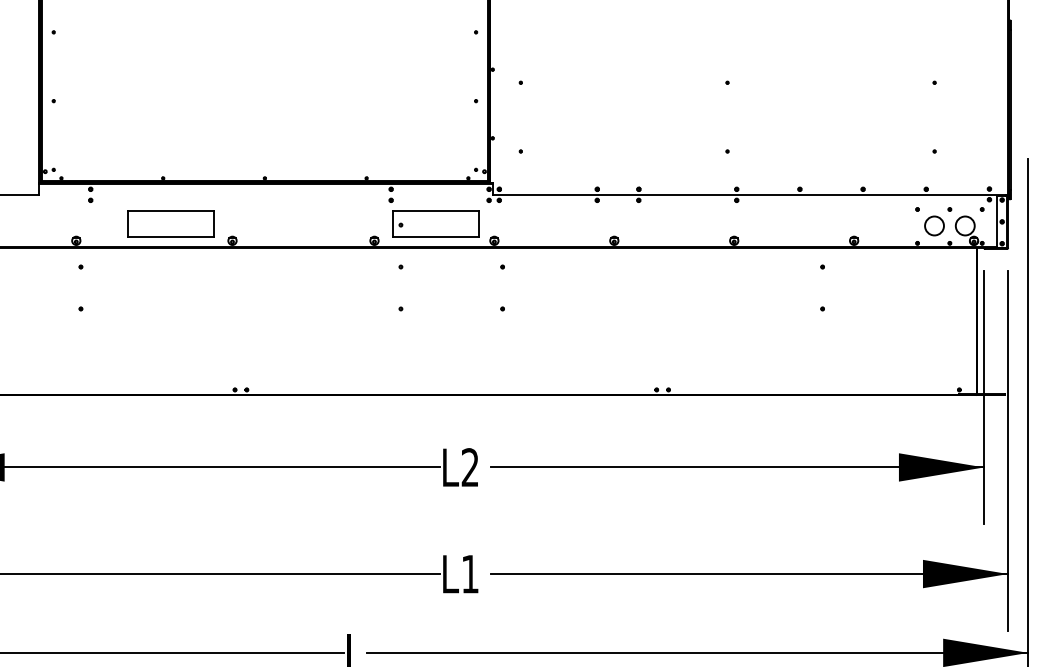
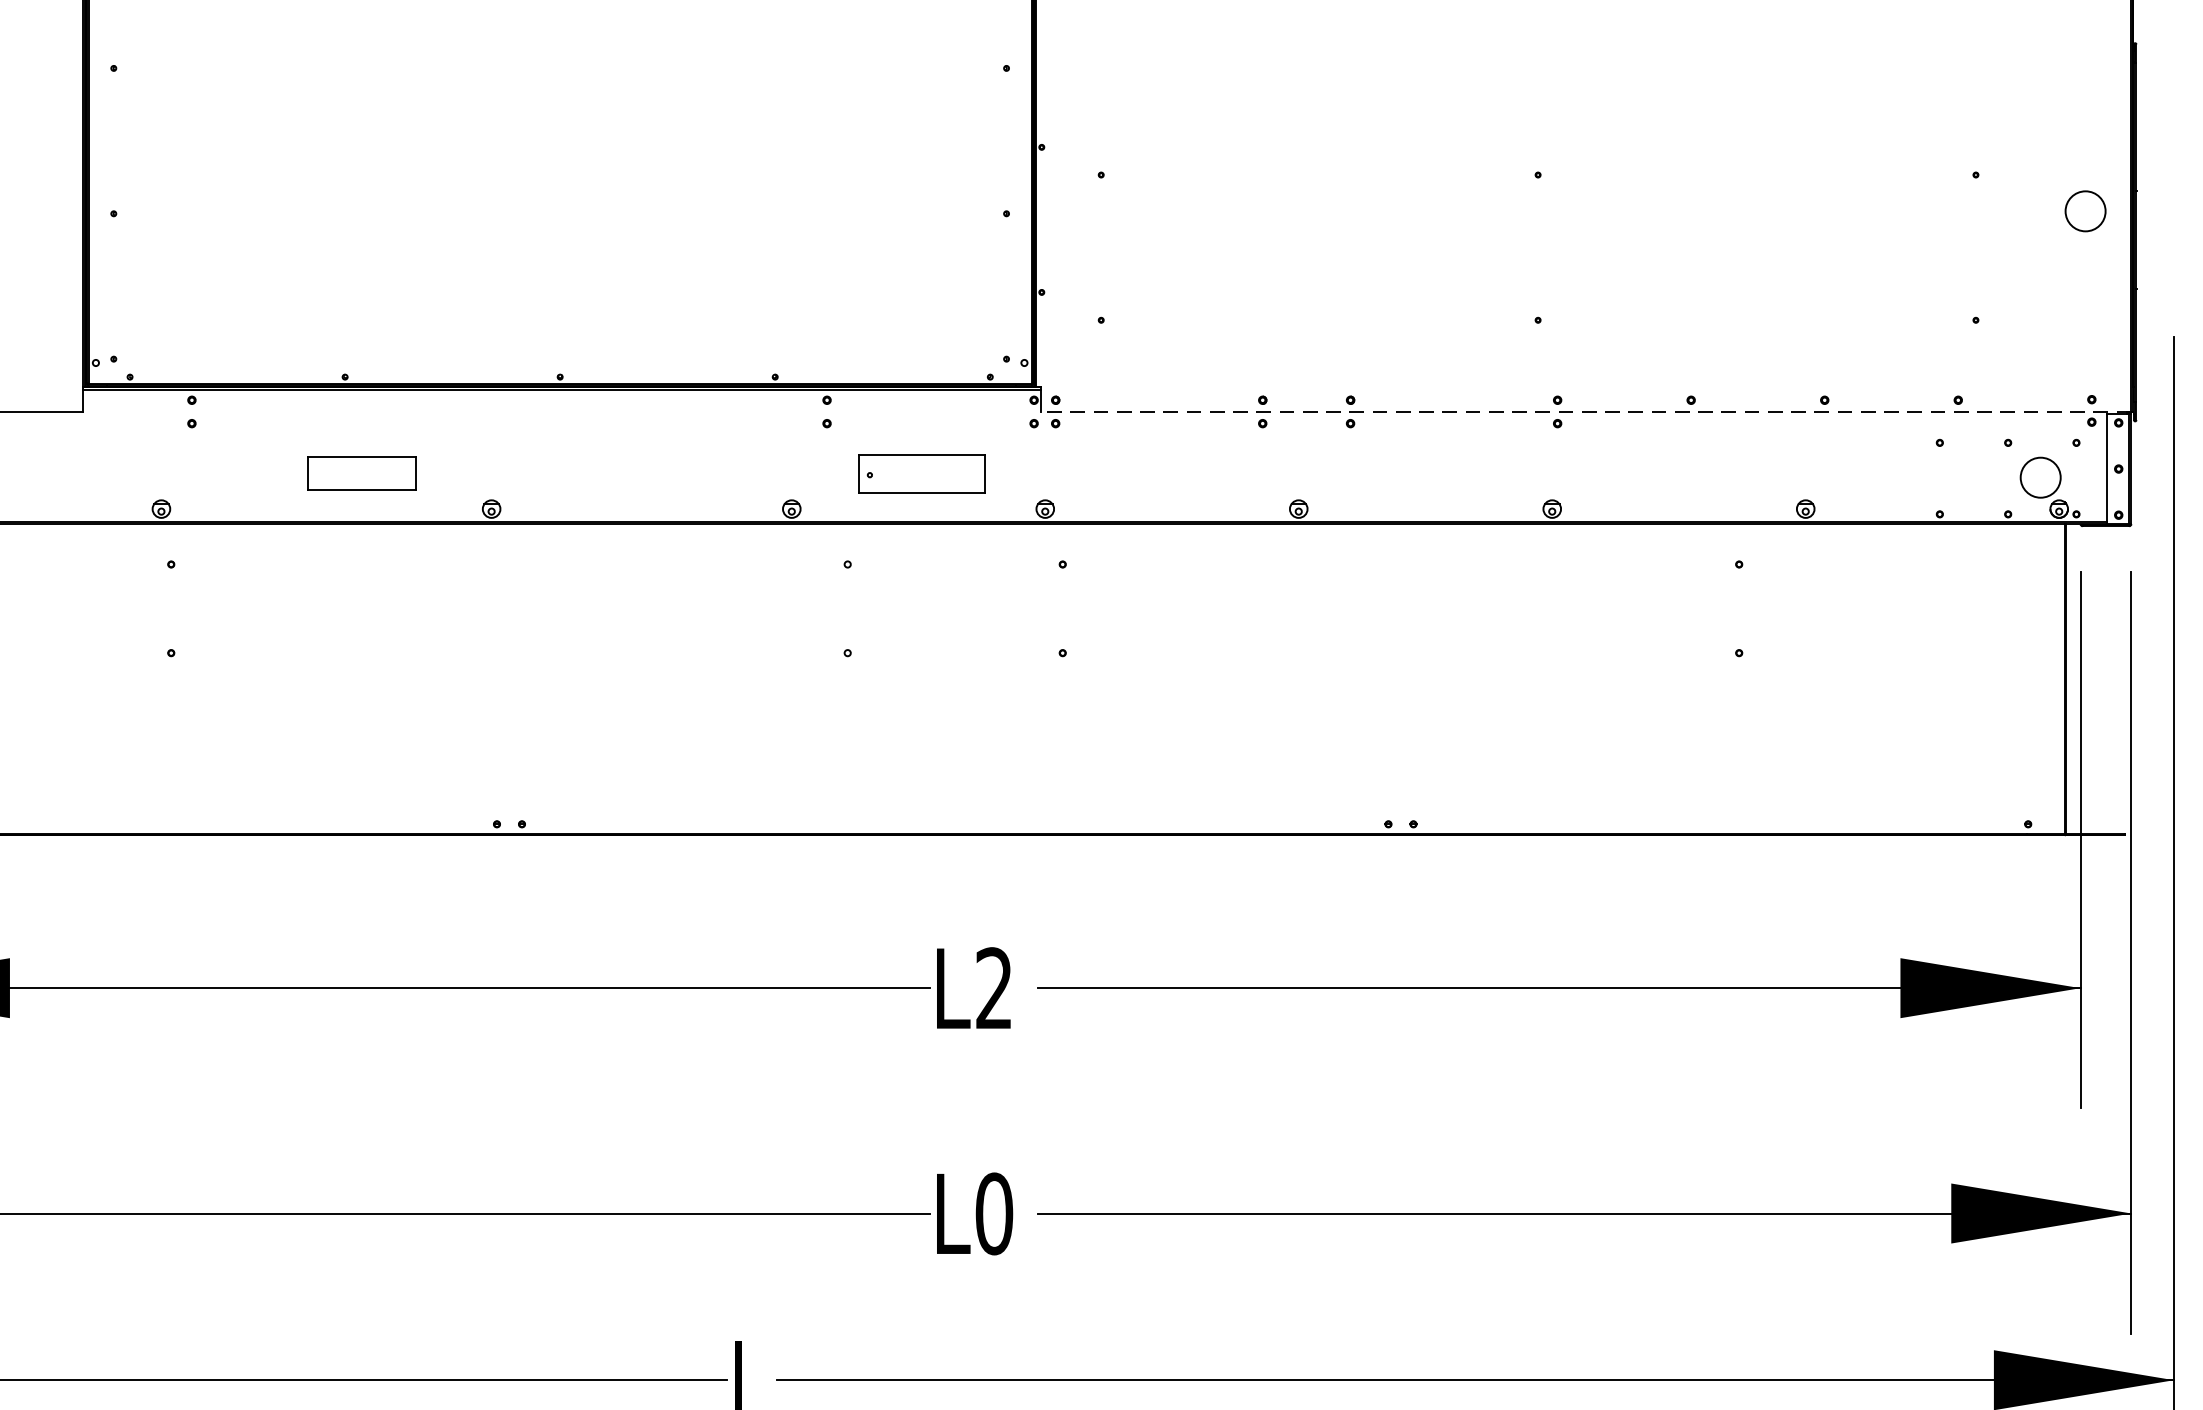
line: (750, 194) -> (1586, 411), solid -> dashed
part: (170, 223) -> (360, 472), size x0.6
part: (435, 223) -> (920, 472), size x0.7
circle: (934, 225) -> (2085, 210), moved
text: (470, 573) -> (994, 1212), L1 -> L0

